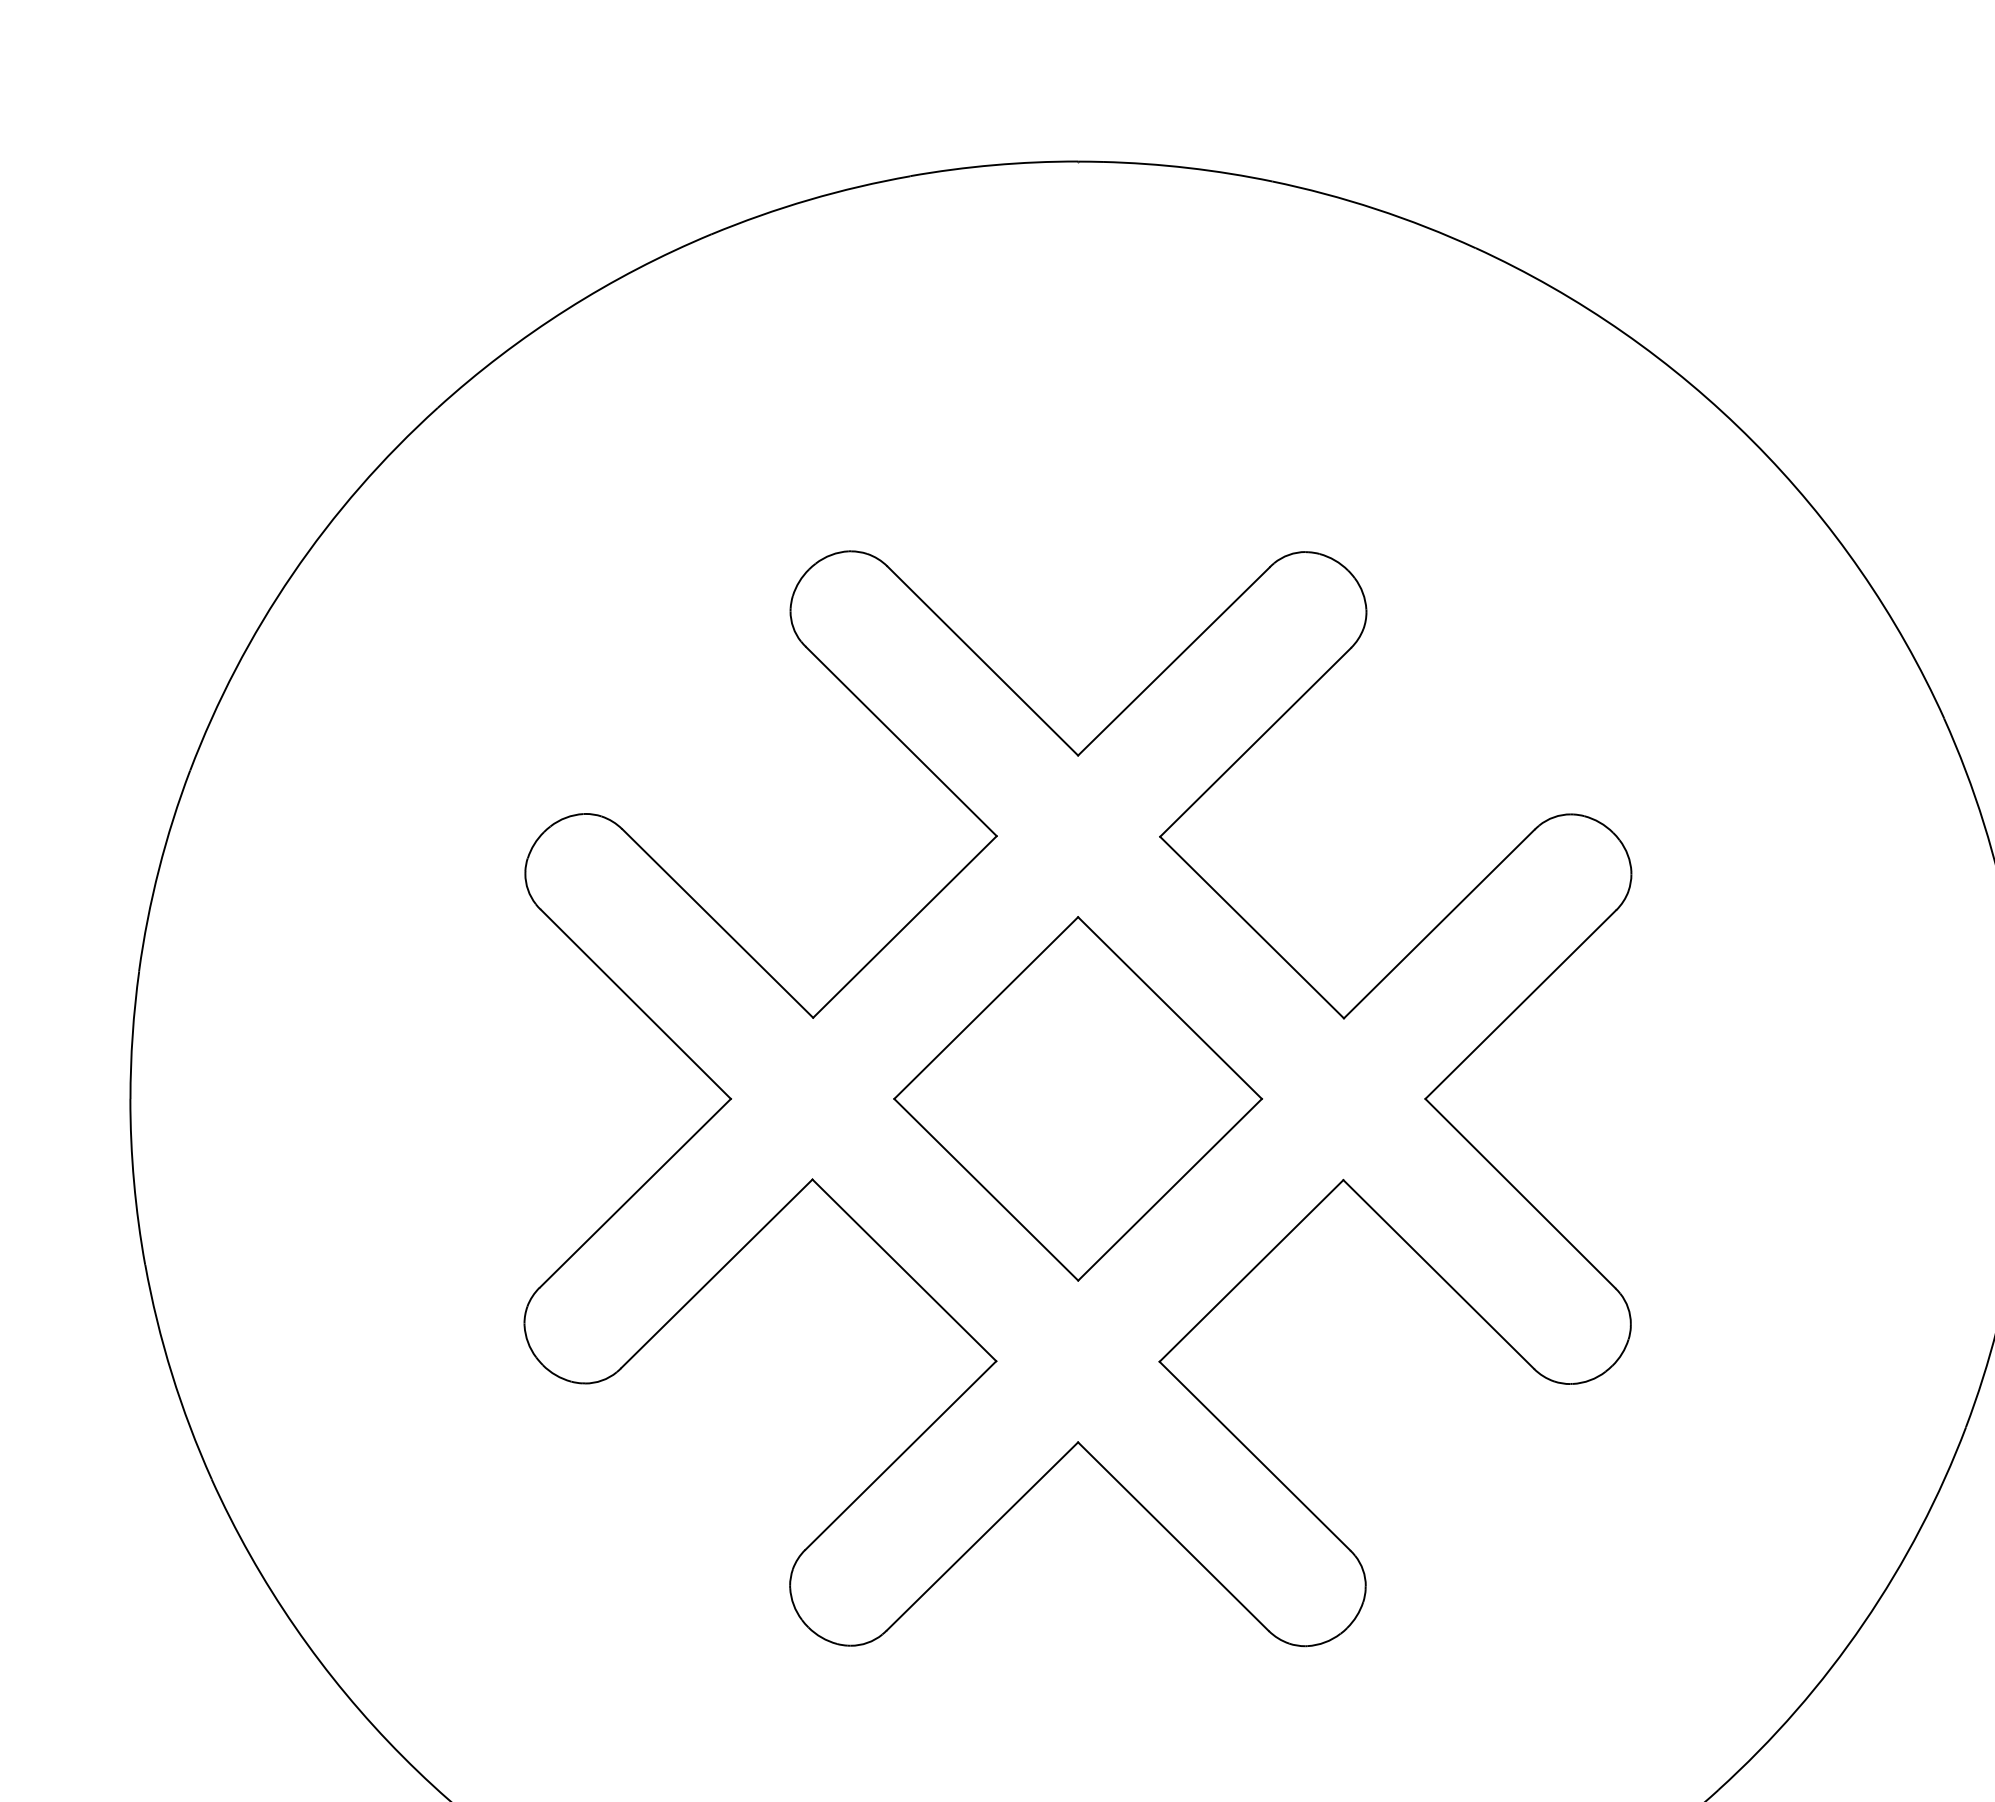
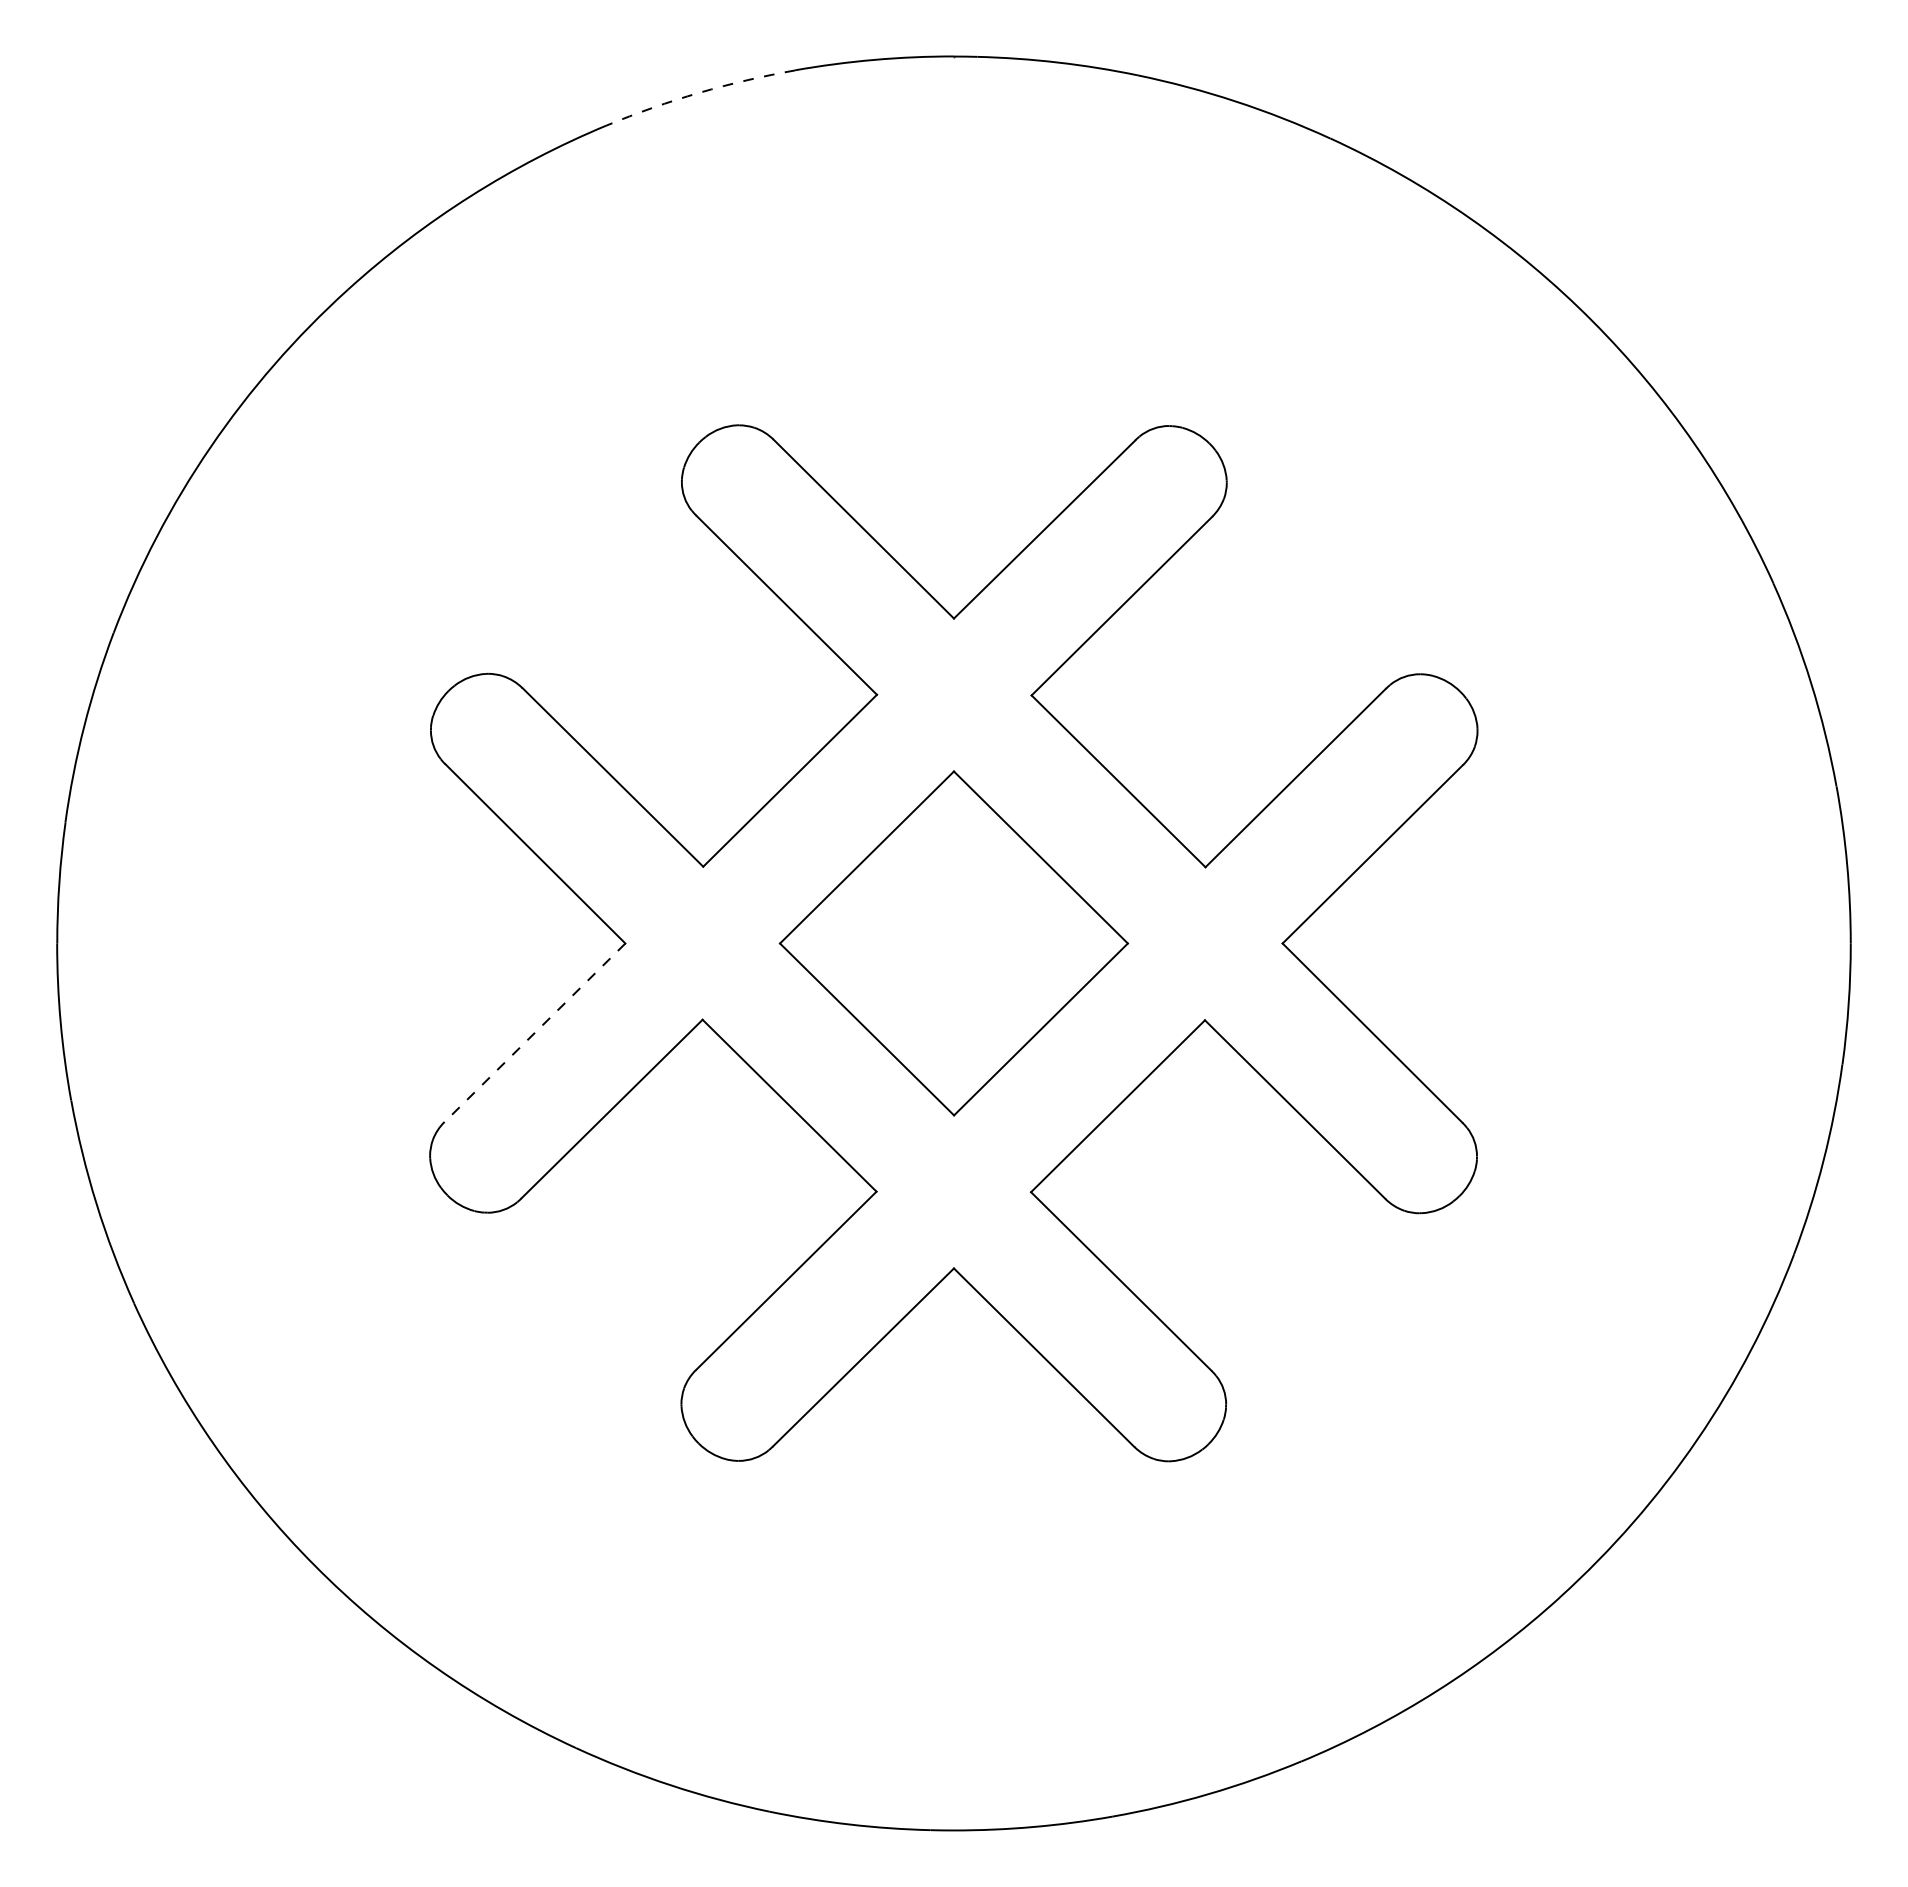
arc: (809, 199) -> (699, 92), solid -> dashed
line: (635, 1193) -> (535, 1032), solid -> dashed

